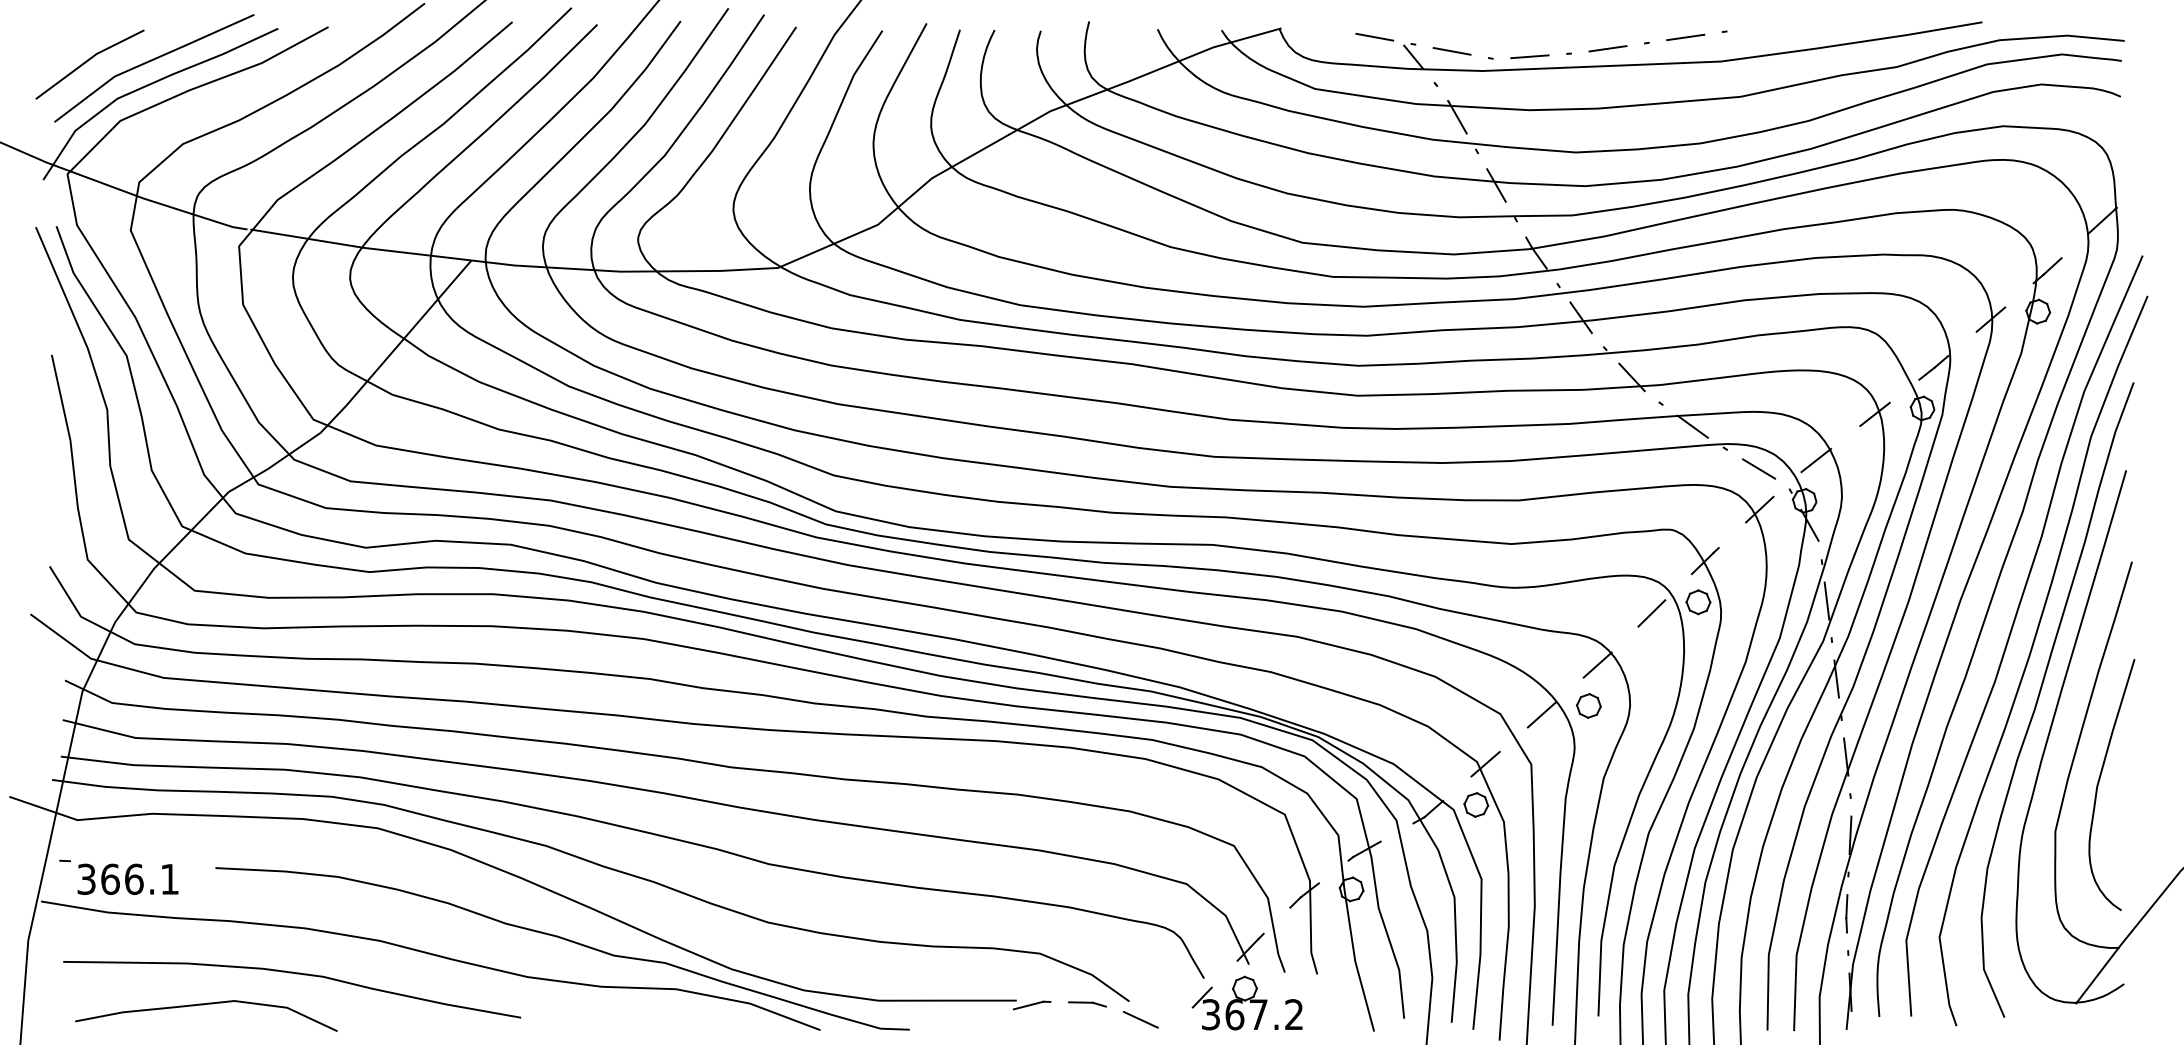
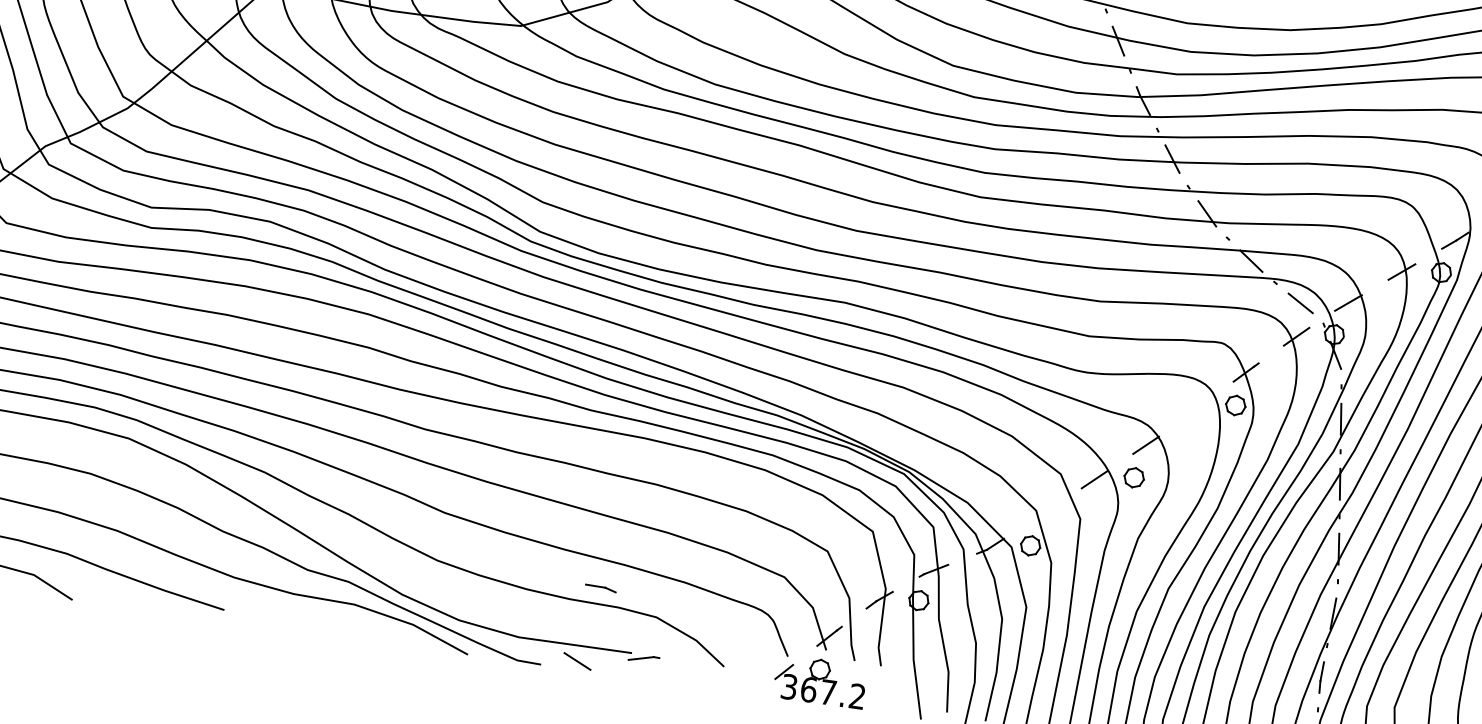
line: (1651, 613) -> (1196, 409), removed
line: (1485, 763) -> (1042, 512), removed
part: (1087, 1004) -> (600, 588), moved
line: (1140, 1019) -> (577, 661), moved

